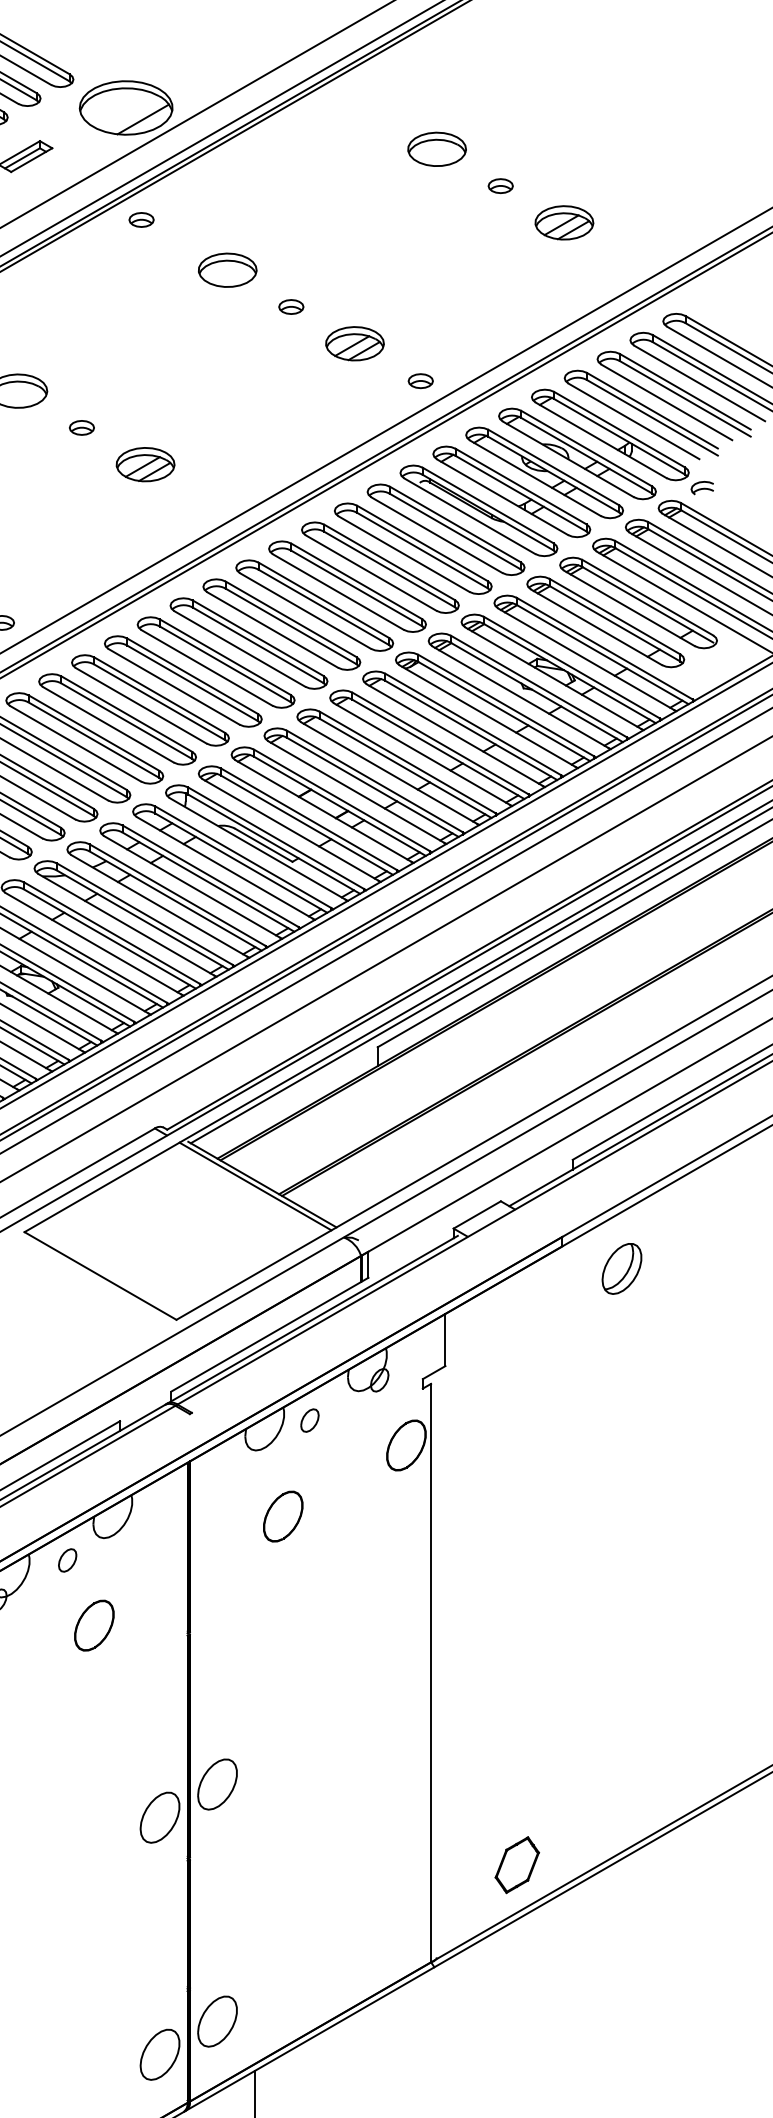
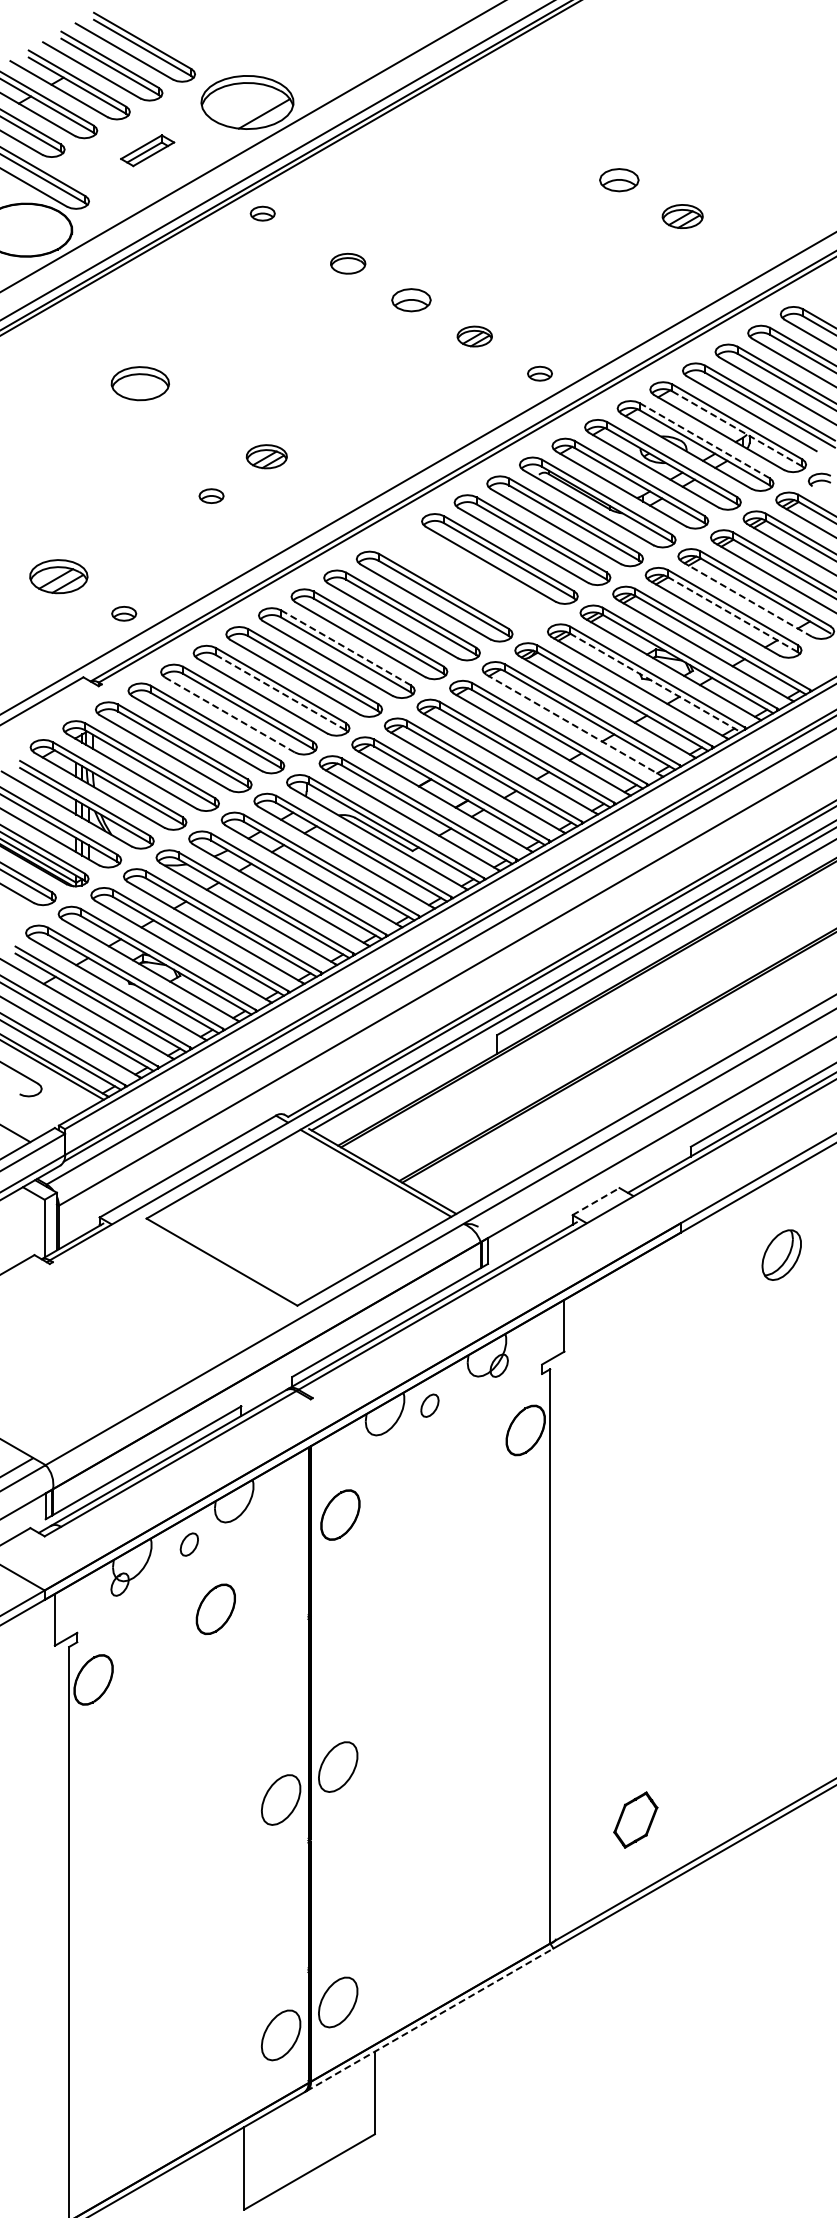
part: (436, 149) -> (555, 143), removed
part: (500, 185) -> (619, 179), size x1.6
part: (564, 222) -> (682, 216), size x0.7
part: (226, 270) -> (347, 263), size x0.6
part: (291, 306) -> (411, 299), size x1.6
part: (354, 343) -> (474, 336), size x0.6
part: (81, 427) -> (211, 495), moved
line: (619, 437) -> (737, 429), solid -> dashed
line: (586, 448) -> (704, 440), solid -> dashed
part: (145, 464) -> (266, 456), size x0.7
part: (347, 586) -> (467, 577), removed
line: (629, 608) -> (747, 599), solid -> dashed
line: (615, 623) -> (733, 614), solid -> dashed
line: (224, 656) -> (345, 647), solid -> dashed
line: (537, 692) -> (655, 682), solid -> dashed
line: (160, 702) -> (281, 692), solid -> dashed
line: (109, 725) -> (230, 715), solid -> dashed
line: (454, 735) -> (573, 725), solid -> dashed
line: (477, 1214) -> (596, 1201), solid -> dashed
part: (621, 1268) -> (781, 1254), moved
part: (283, 1516) -> (340, 1514), moved
part: (516, 1864) -> (635, 1819), moved
line: (309, 2038) -> (429, 2019), solid -> dashed

